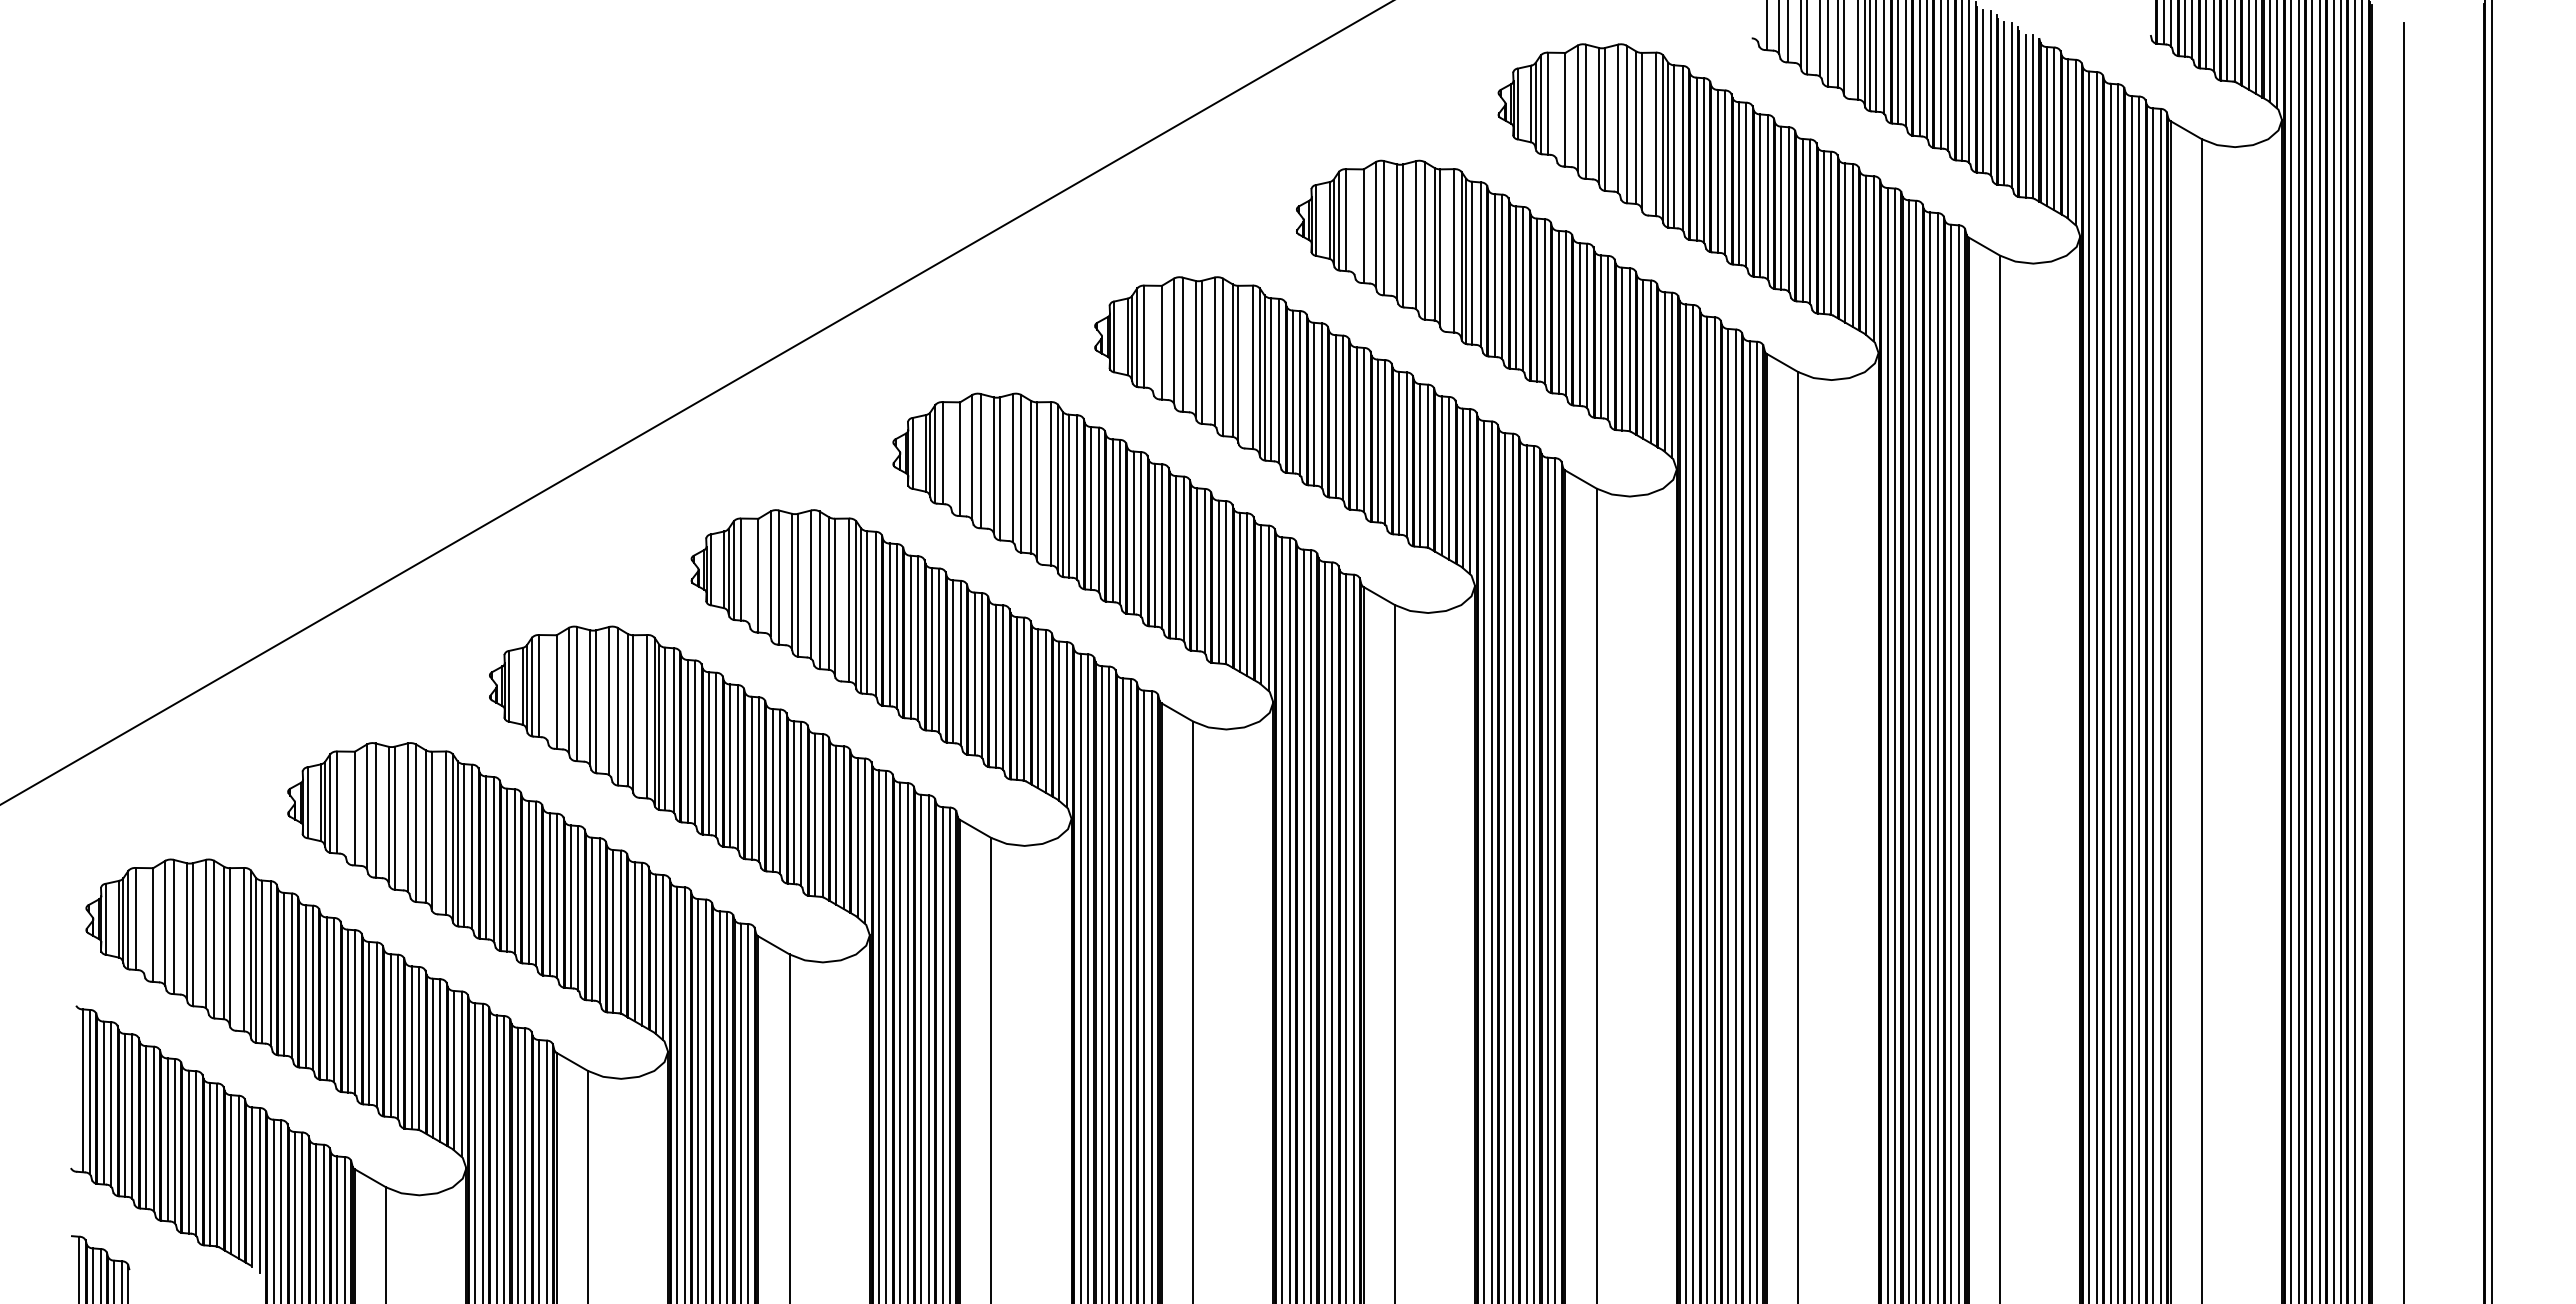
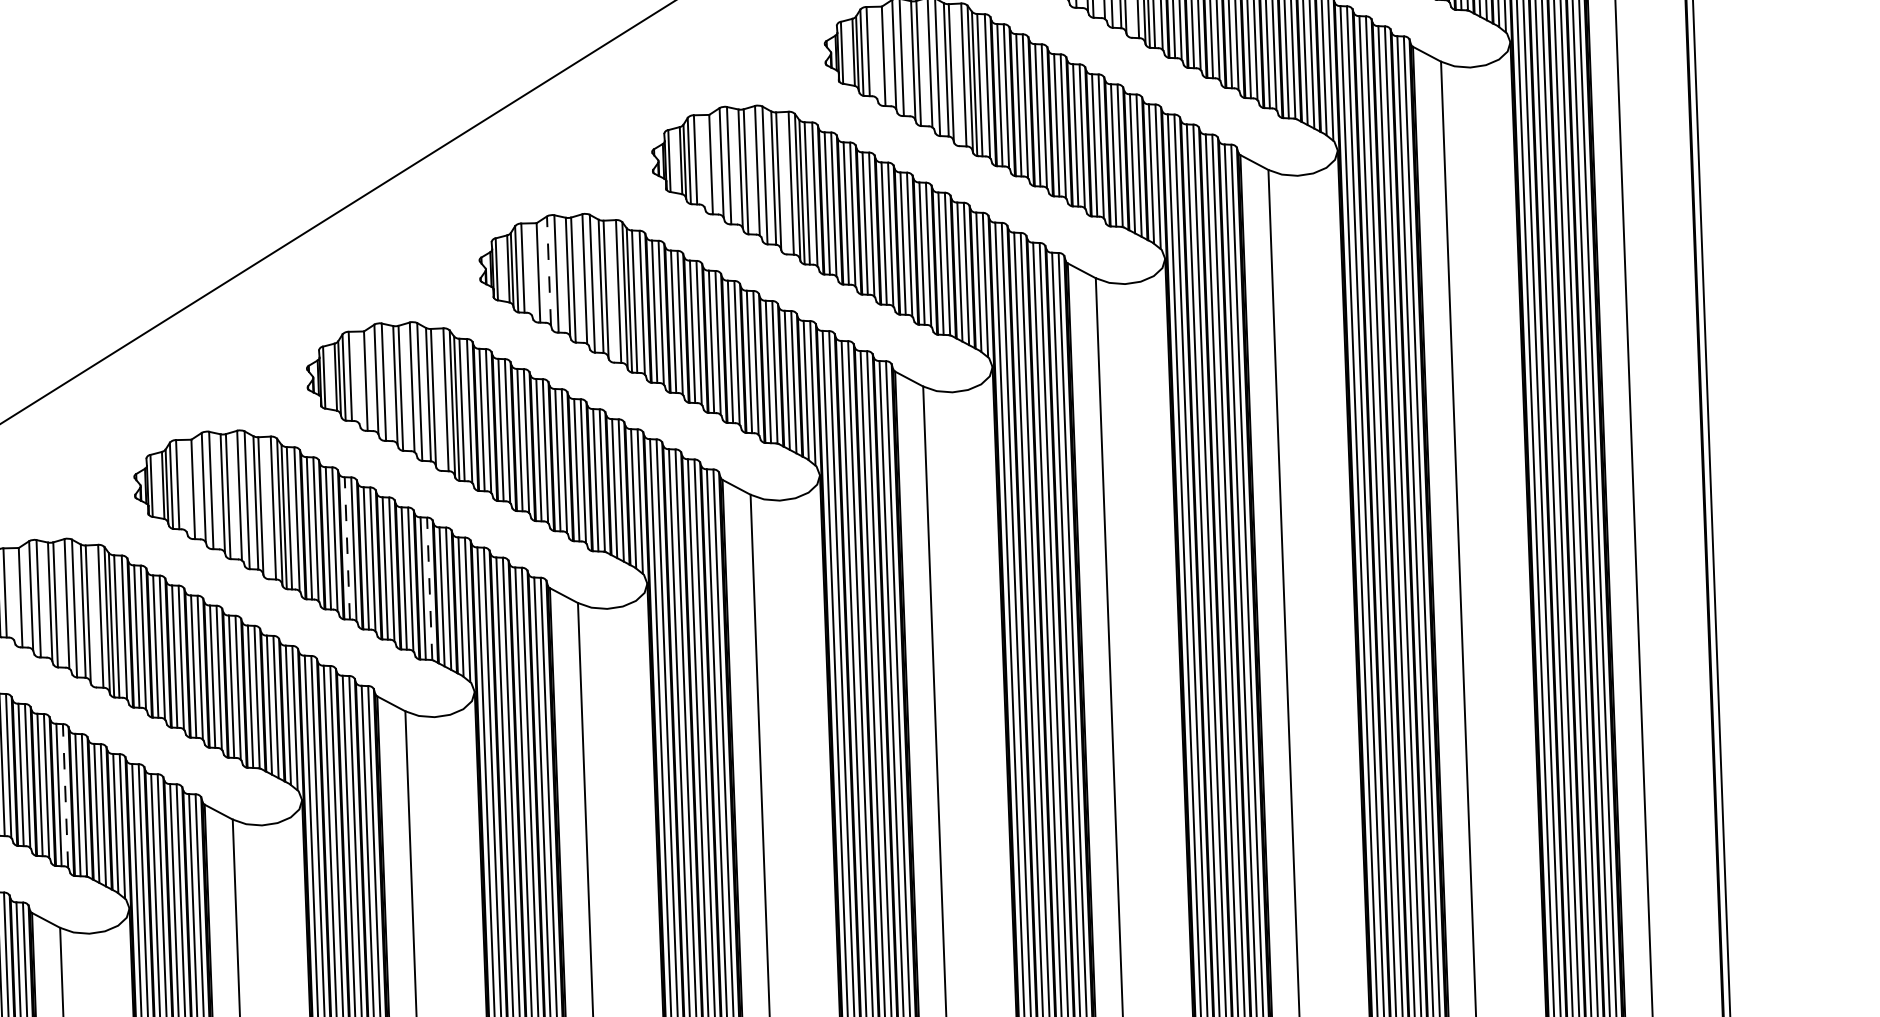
line: (1174, 340) -> (549, 270), solid -> dashed
line: (932, 648) -> (347, 547), solid -> dashed
line: (1024, 699) -> (429, 589), solid -> dashed
line: (599, 920) -> (65, 795), solid -> dashed

